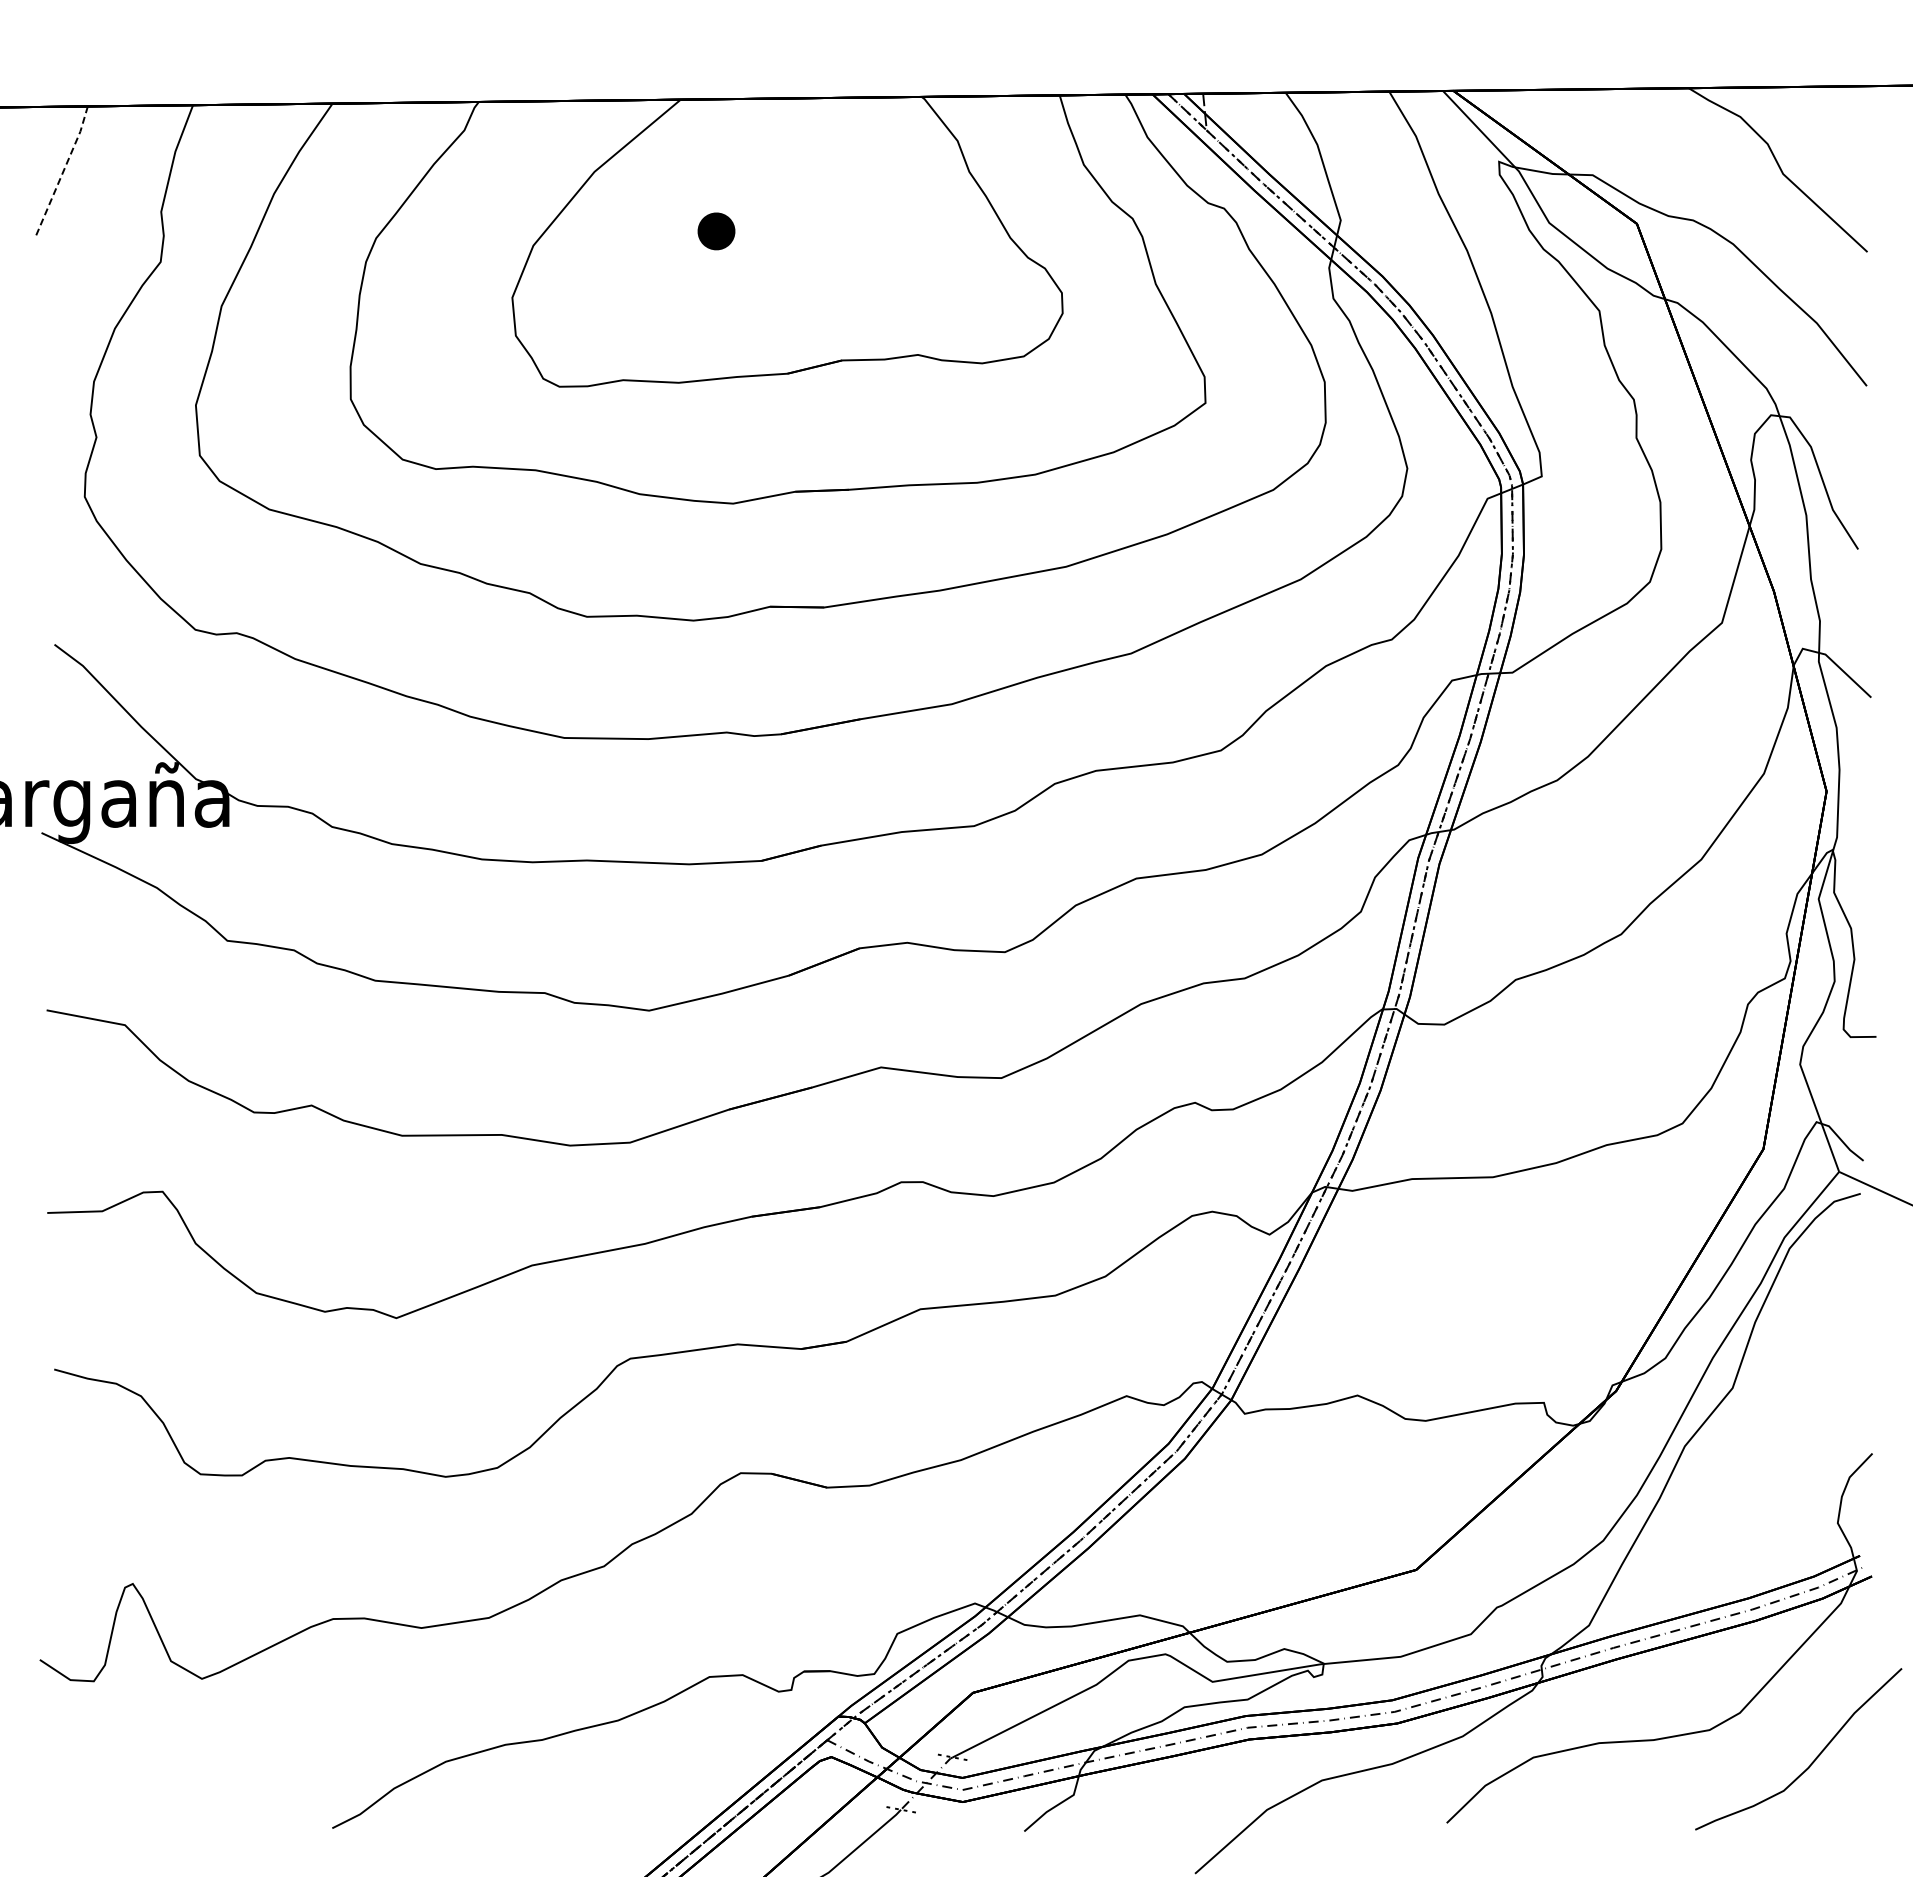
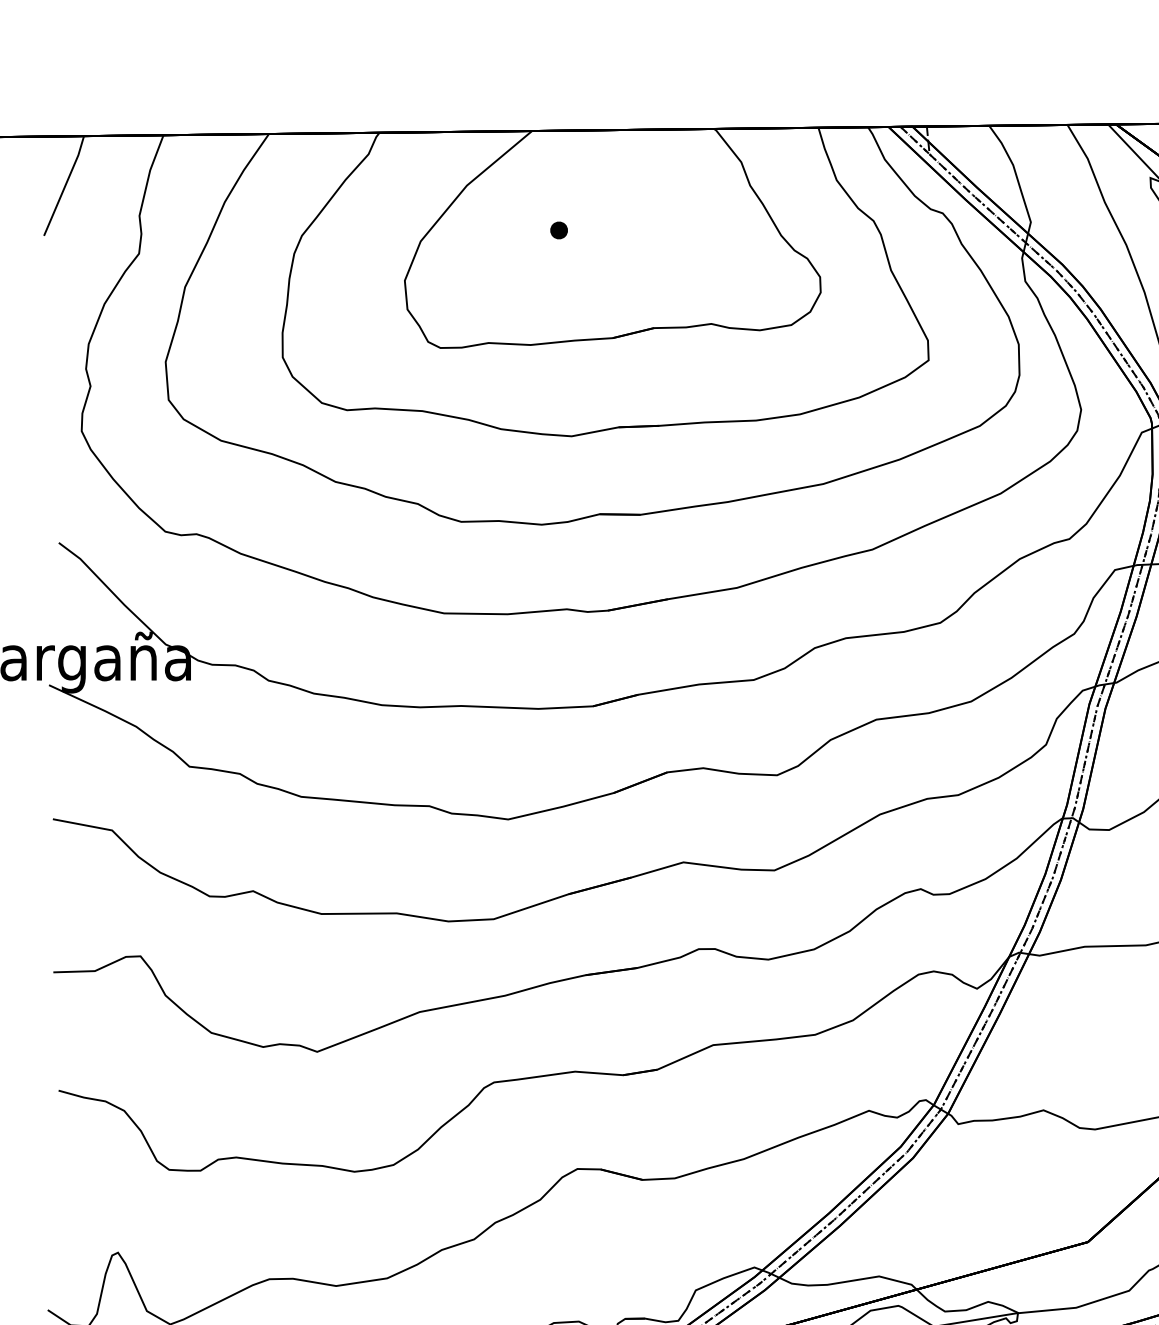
line: (63, 172) -> (65, 186), dashed -> solid
part: (716, 230) -> (559, 229), size x0.62

